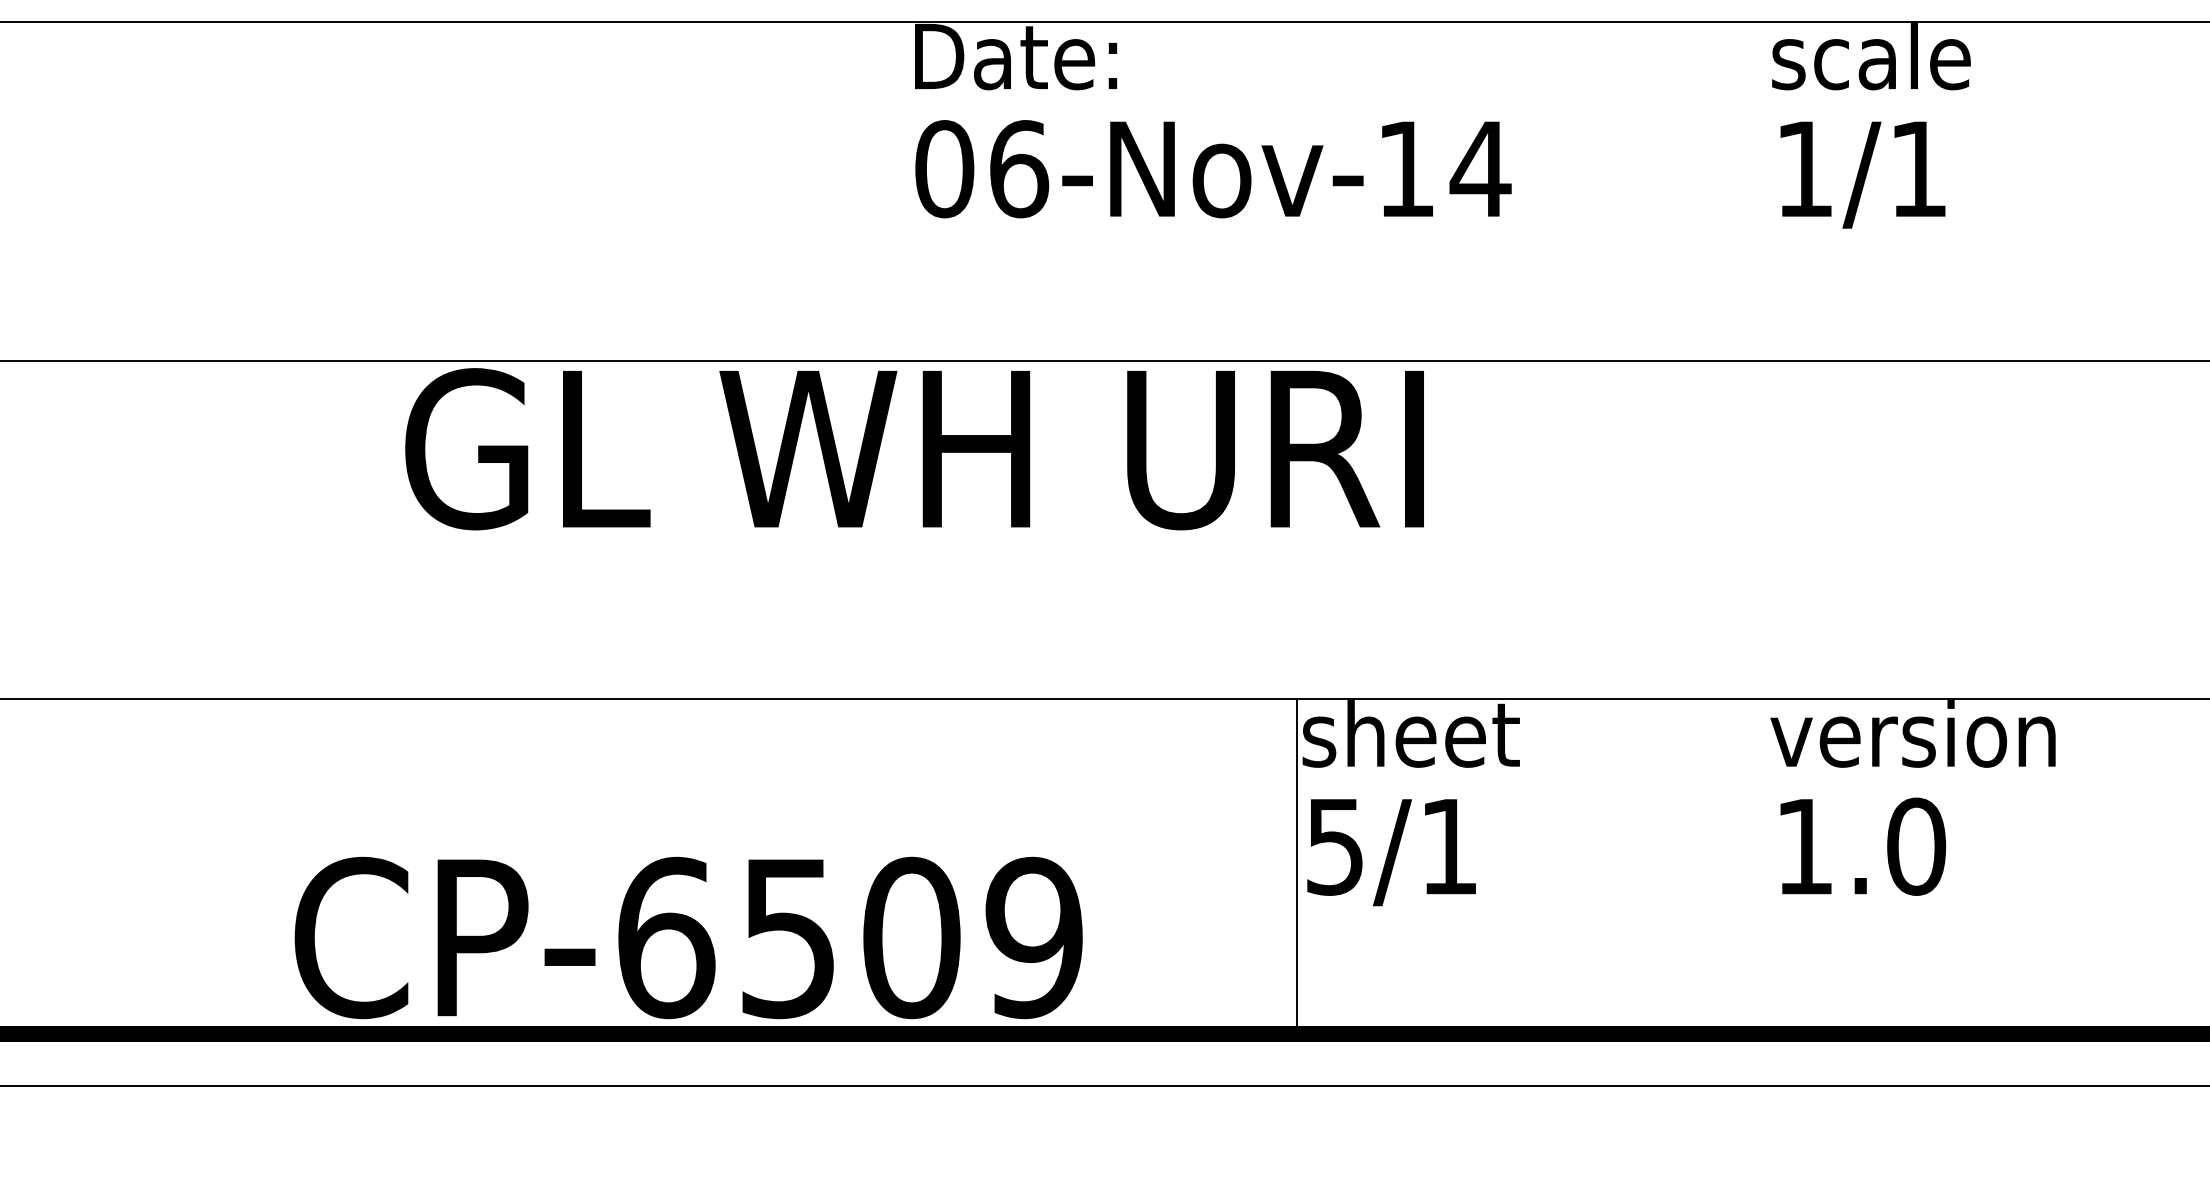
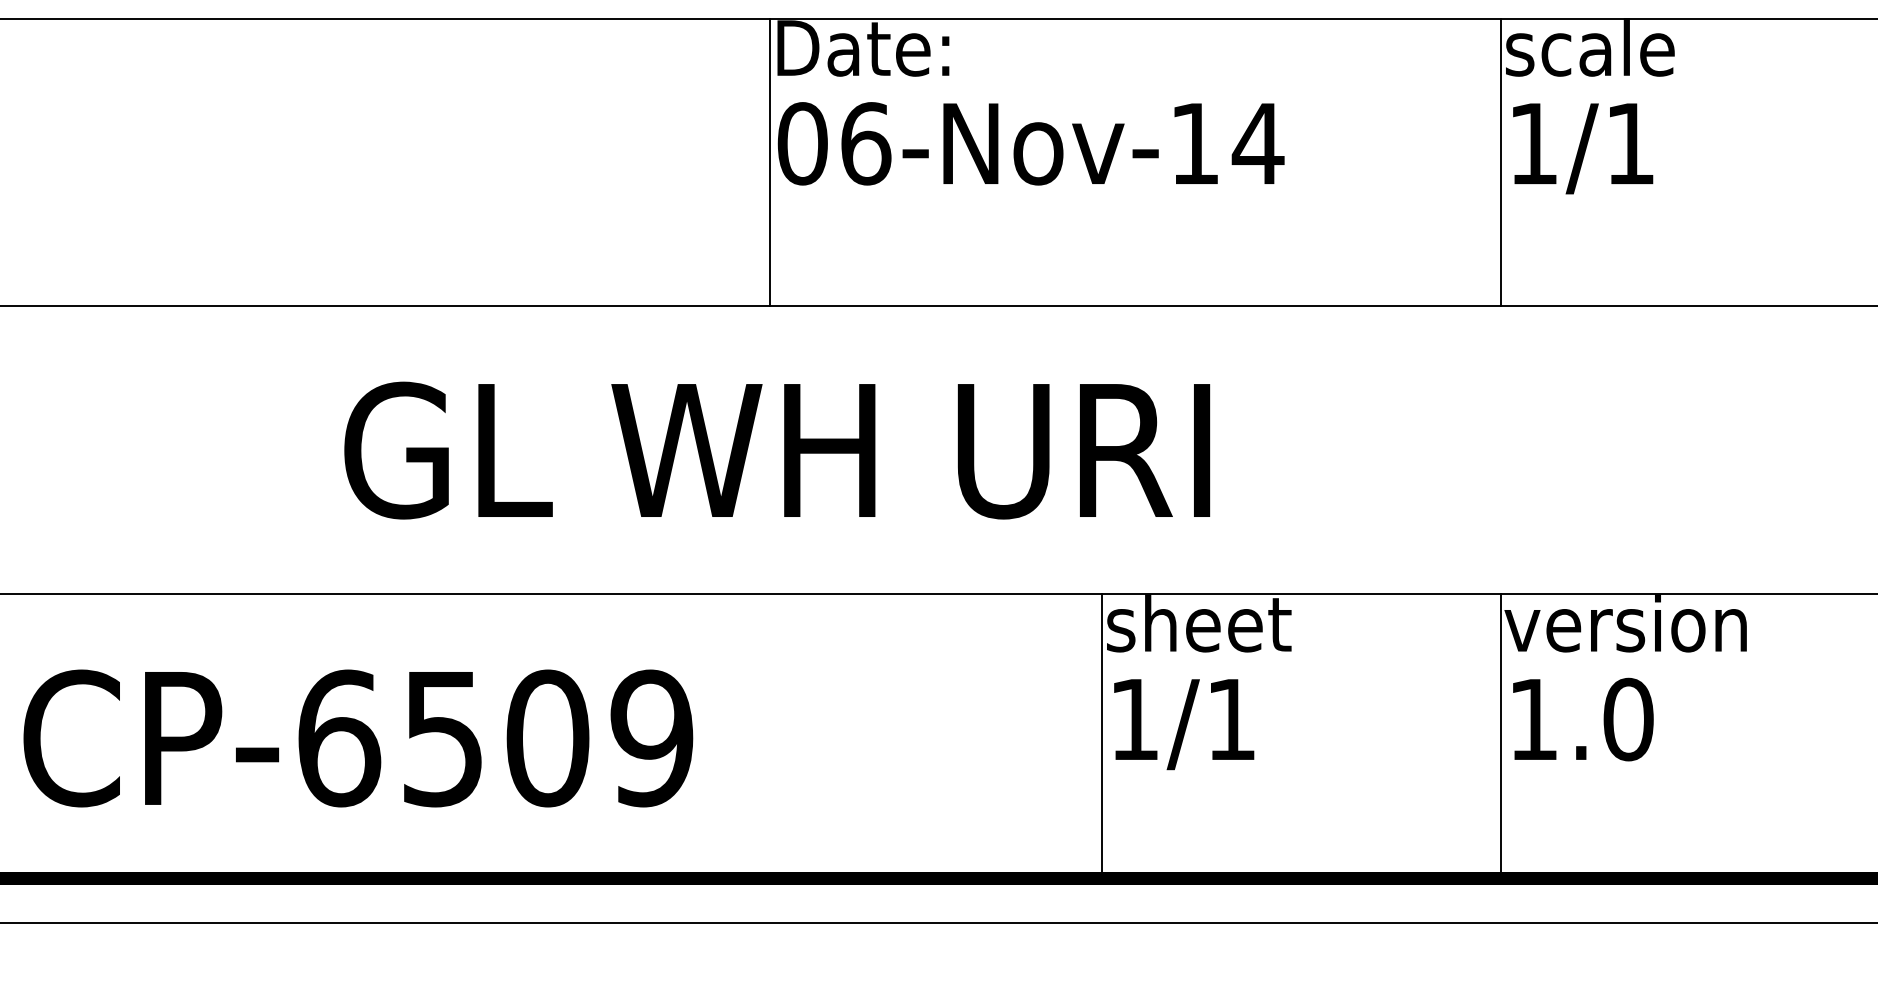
line: (905, 190) -> (769, 161), added
line: (1766, 190) -> (1501, 161), added
text: (914, 449) -> (777, 450), moved
text: (1334, 847) -> (1134, 720), 5/1 -> 1/1
line: (1766, 868) -> (1501, 738), added
text: (688, 937) -> (358, 738), moved

